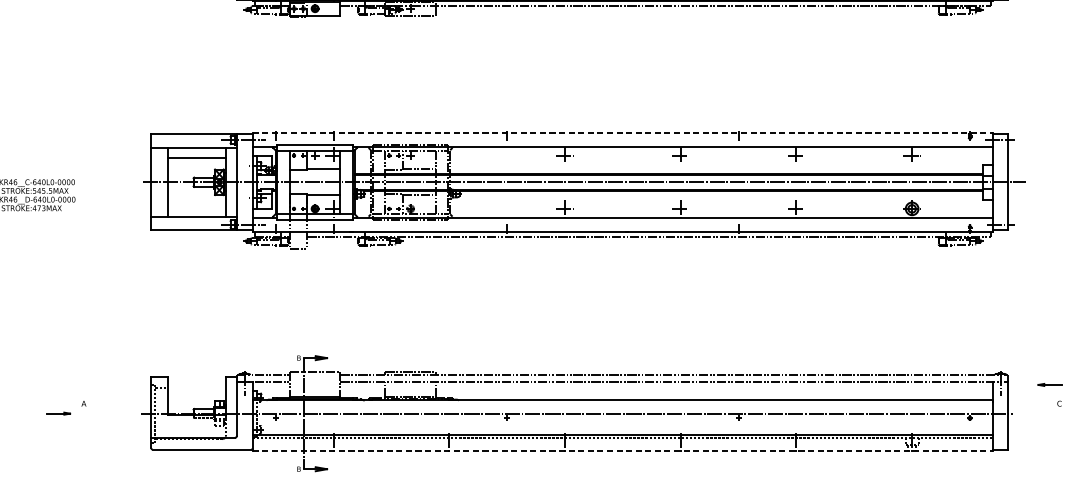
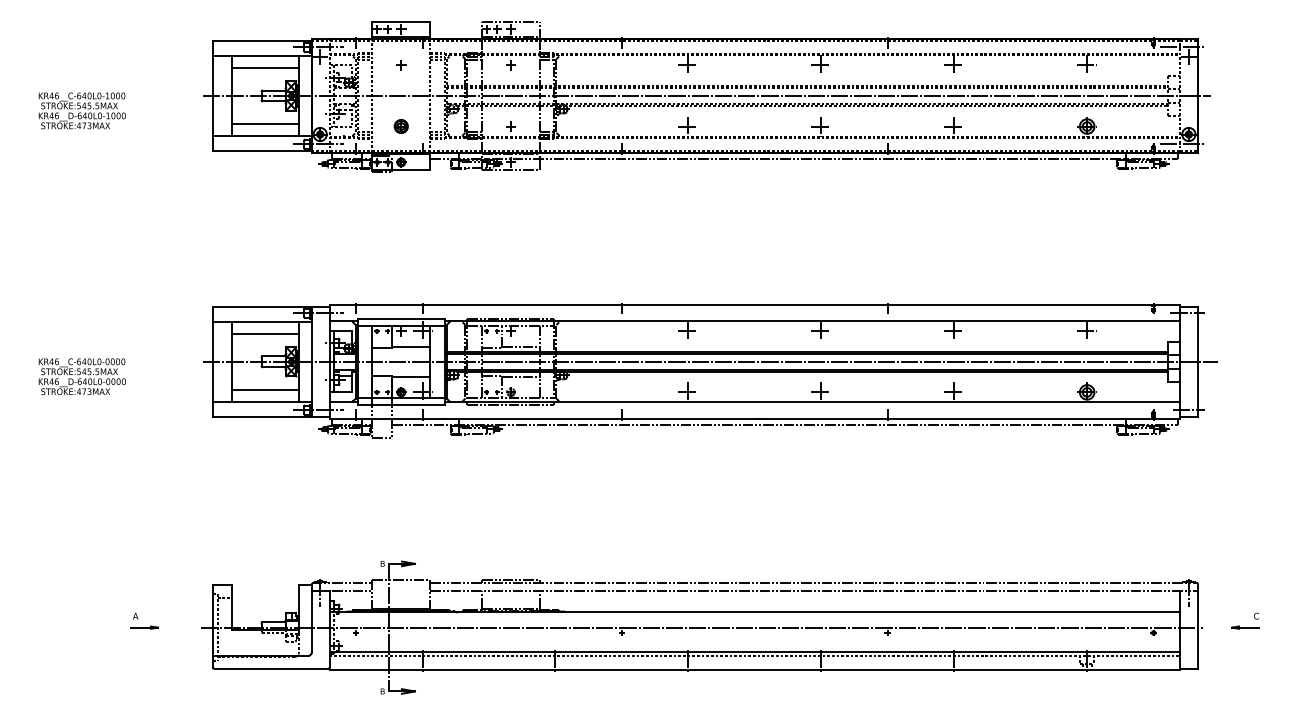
line: (623, 132) -> (755, 304), dashed -> solid
line: (196, 206) -> (264, 389), added
part: (1049, 384) -> (1245, 627), moved
part: (58, 413) -> (144, 627), moved
line: (623, 450) -> (755, 670), dashed -> solid

